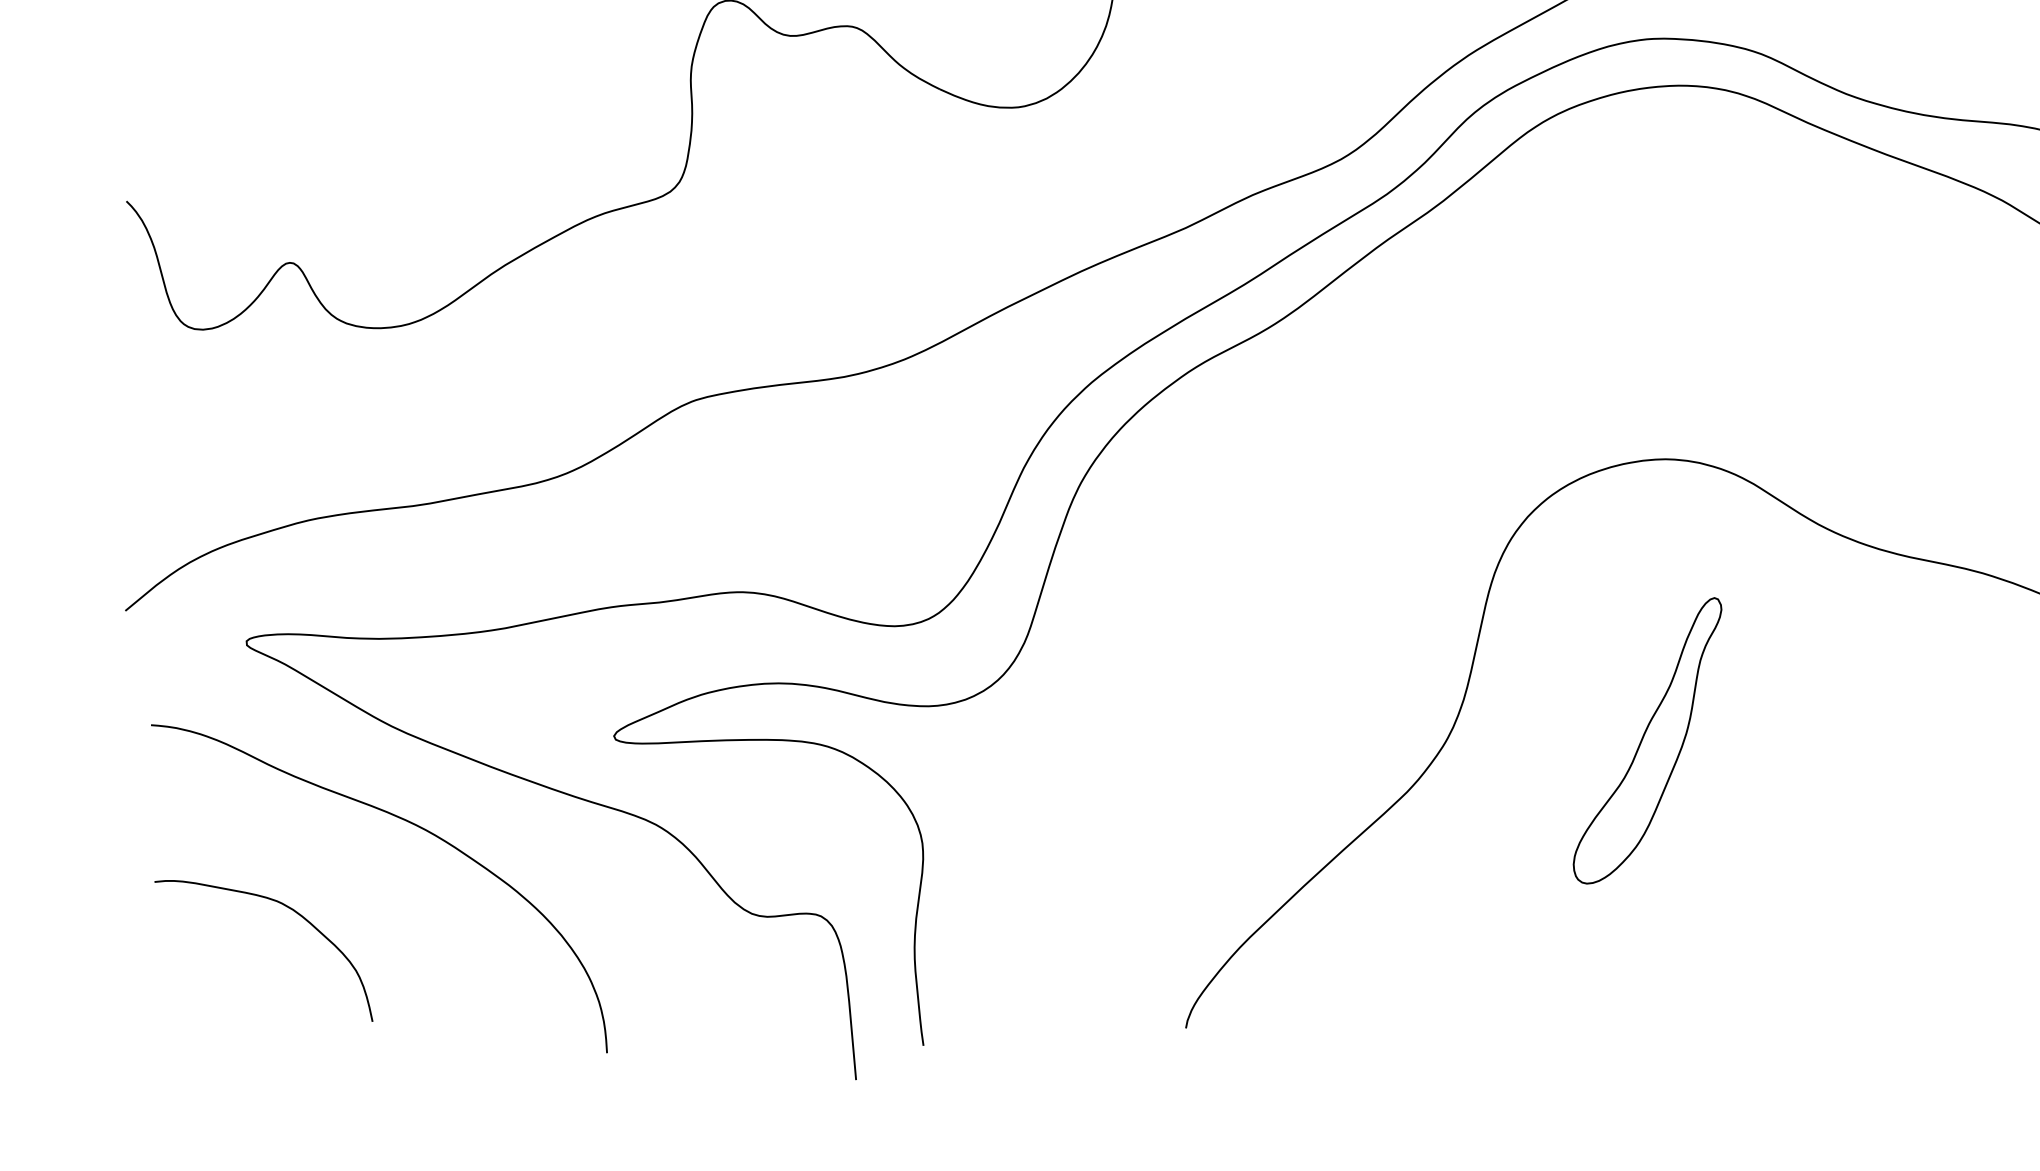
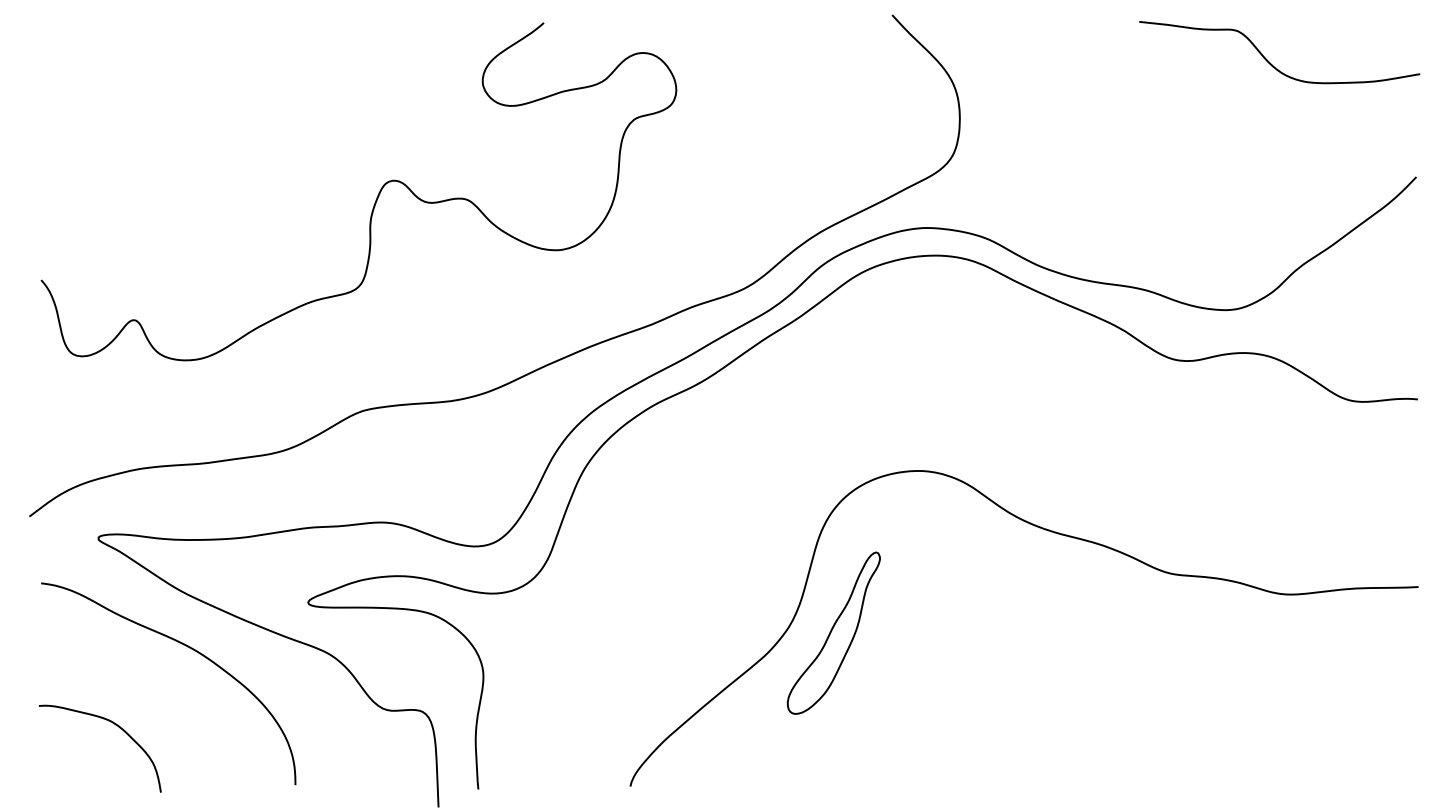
part: (1647, 739) -> (833, 632), moved
curve: (288, 909) -> (115, 725), moved

